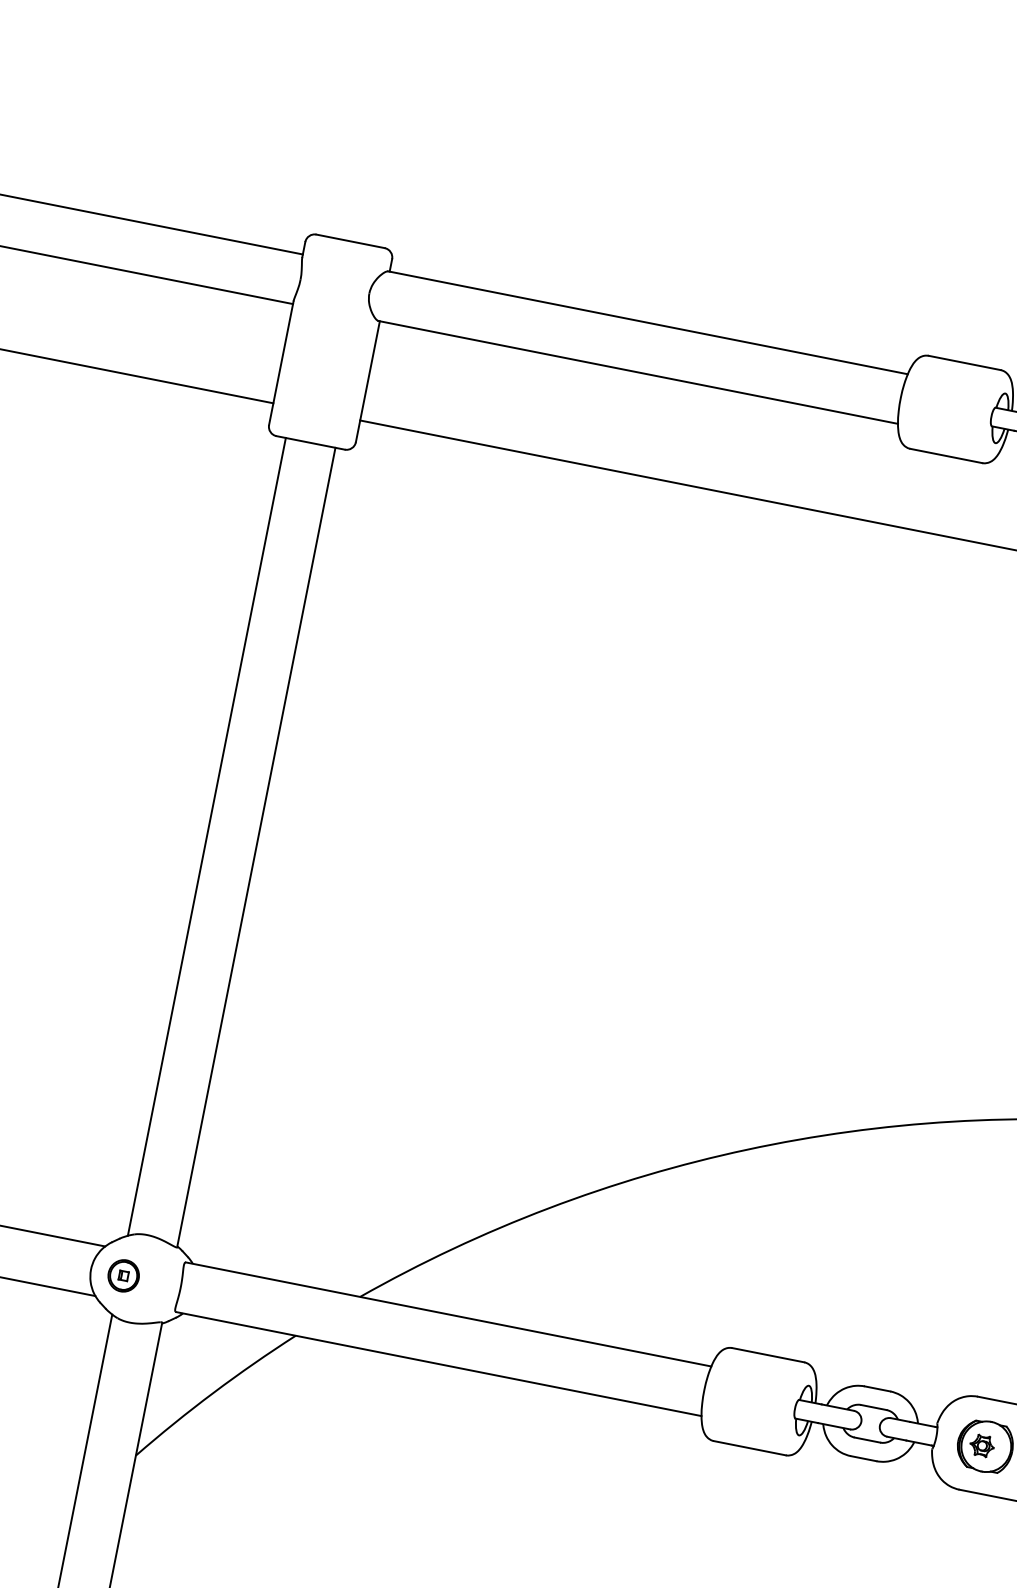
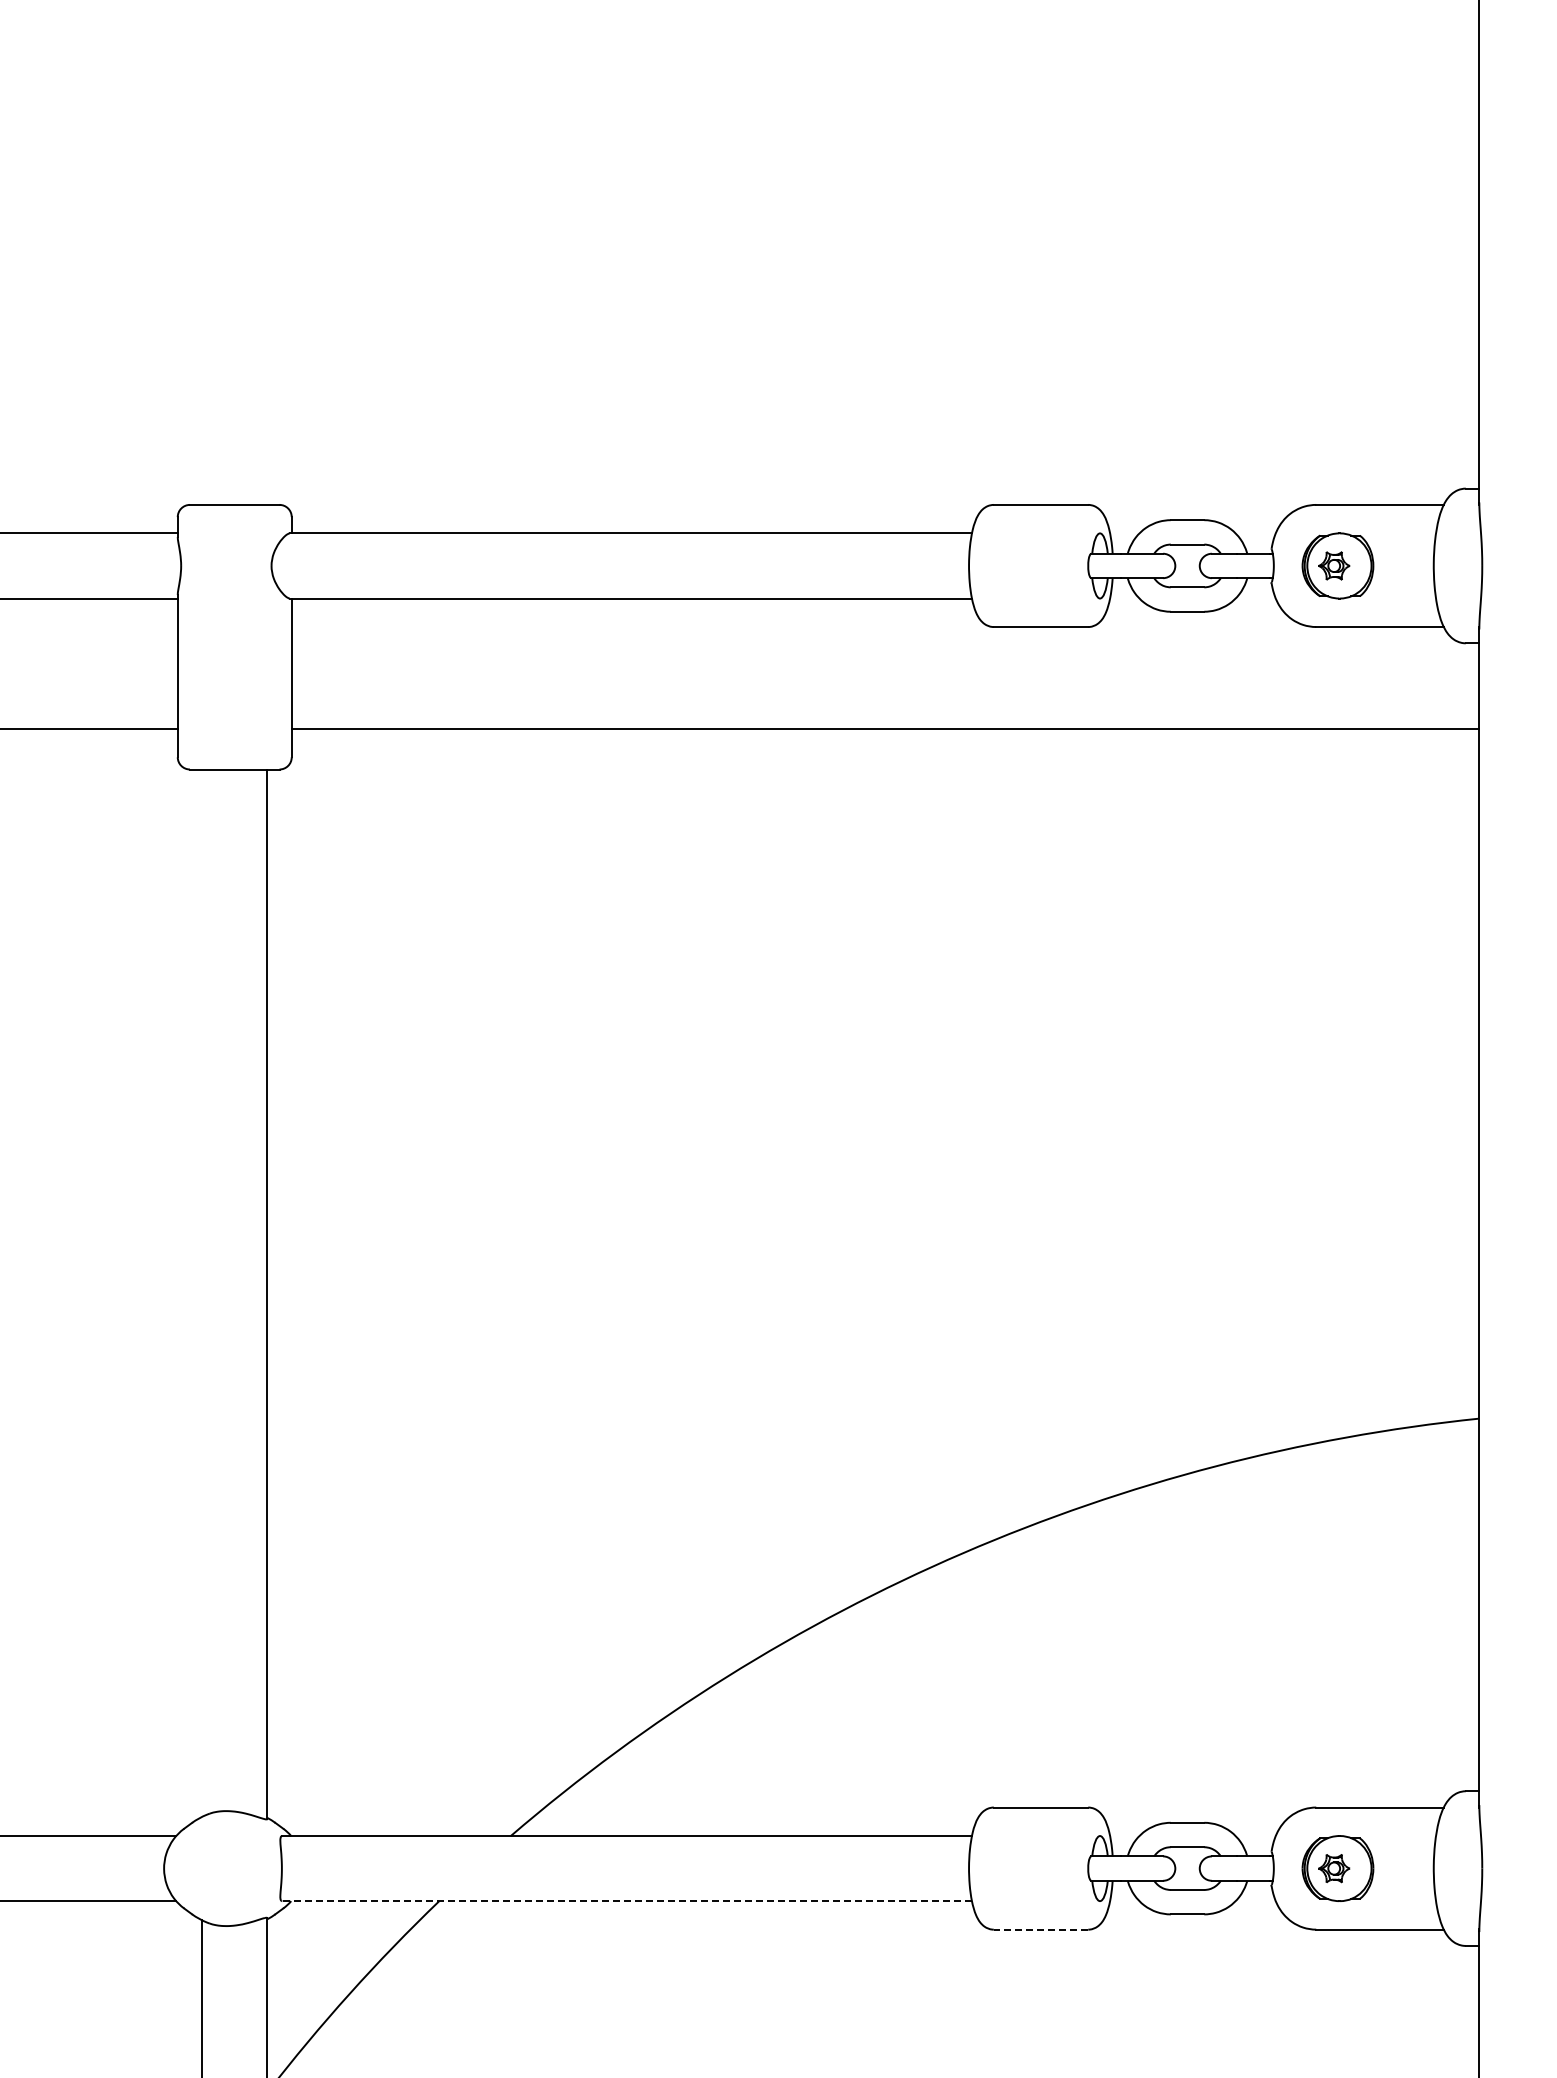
line: (207, 836) -> (202, 1292), removed
part: (123, 1275) -> (206, 1868), removed
line: (439, 1364) -> (627, 1901), solid -> dashed
line: (749, 1448) -> (1040, 1929), solid -> dashed

